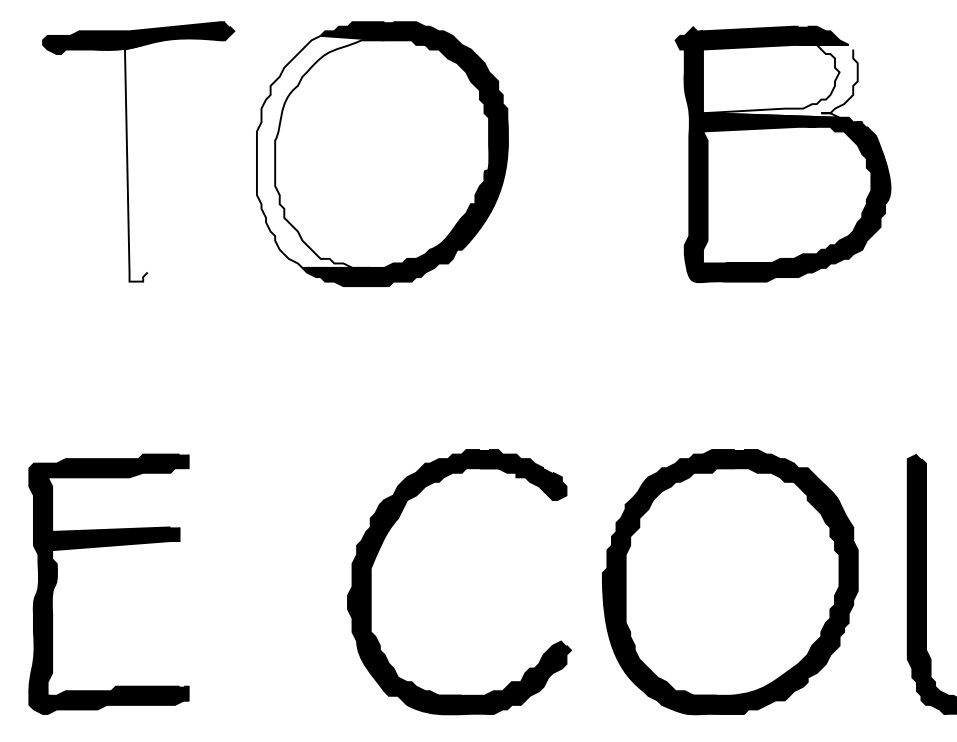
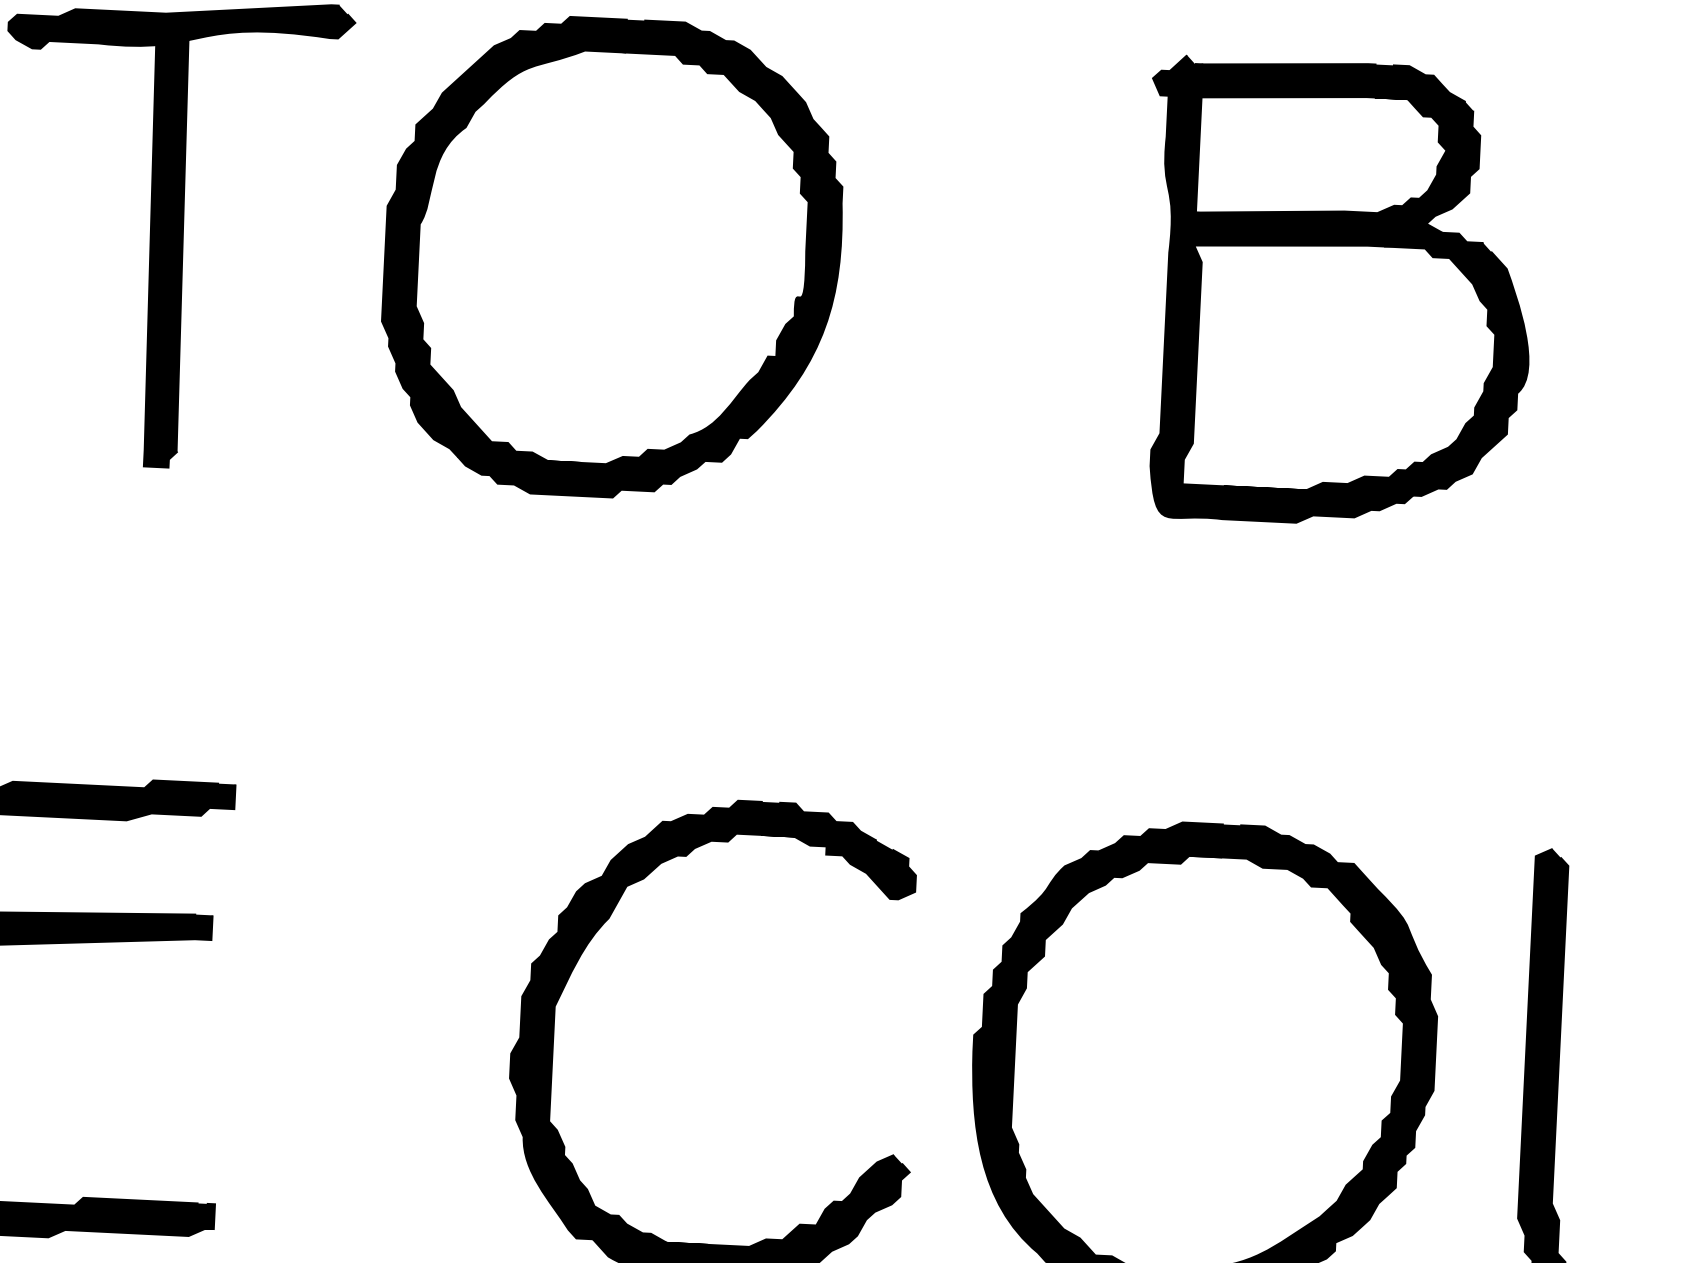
fill: (779, 80) -> (1337, 160), added
fill: (320, 151) -> (500, 247), added
fill: (135, 162) -> (165, 251), added

